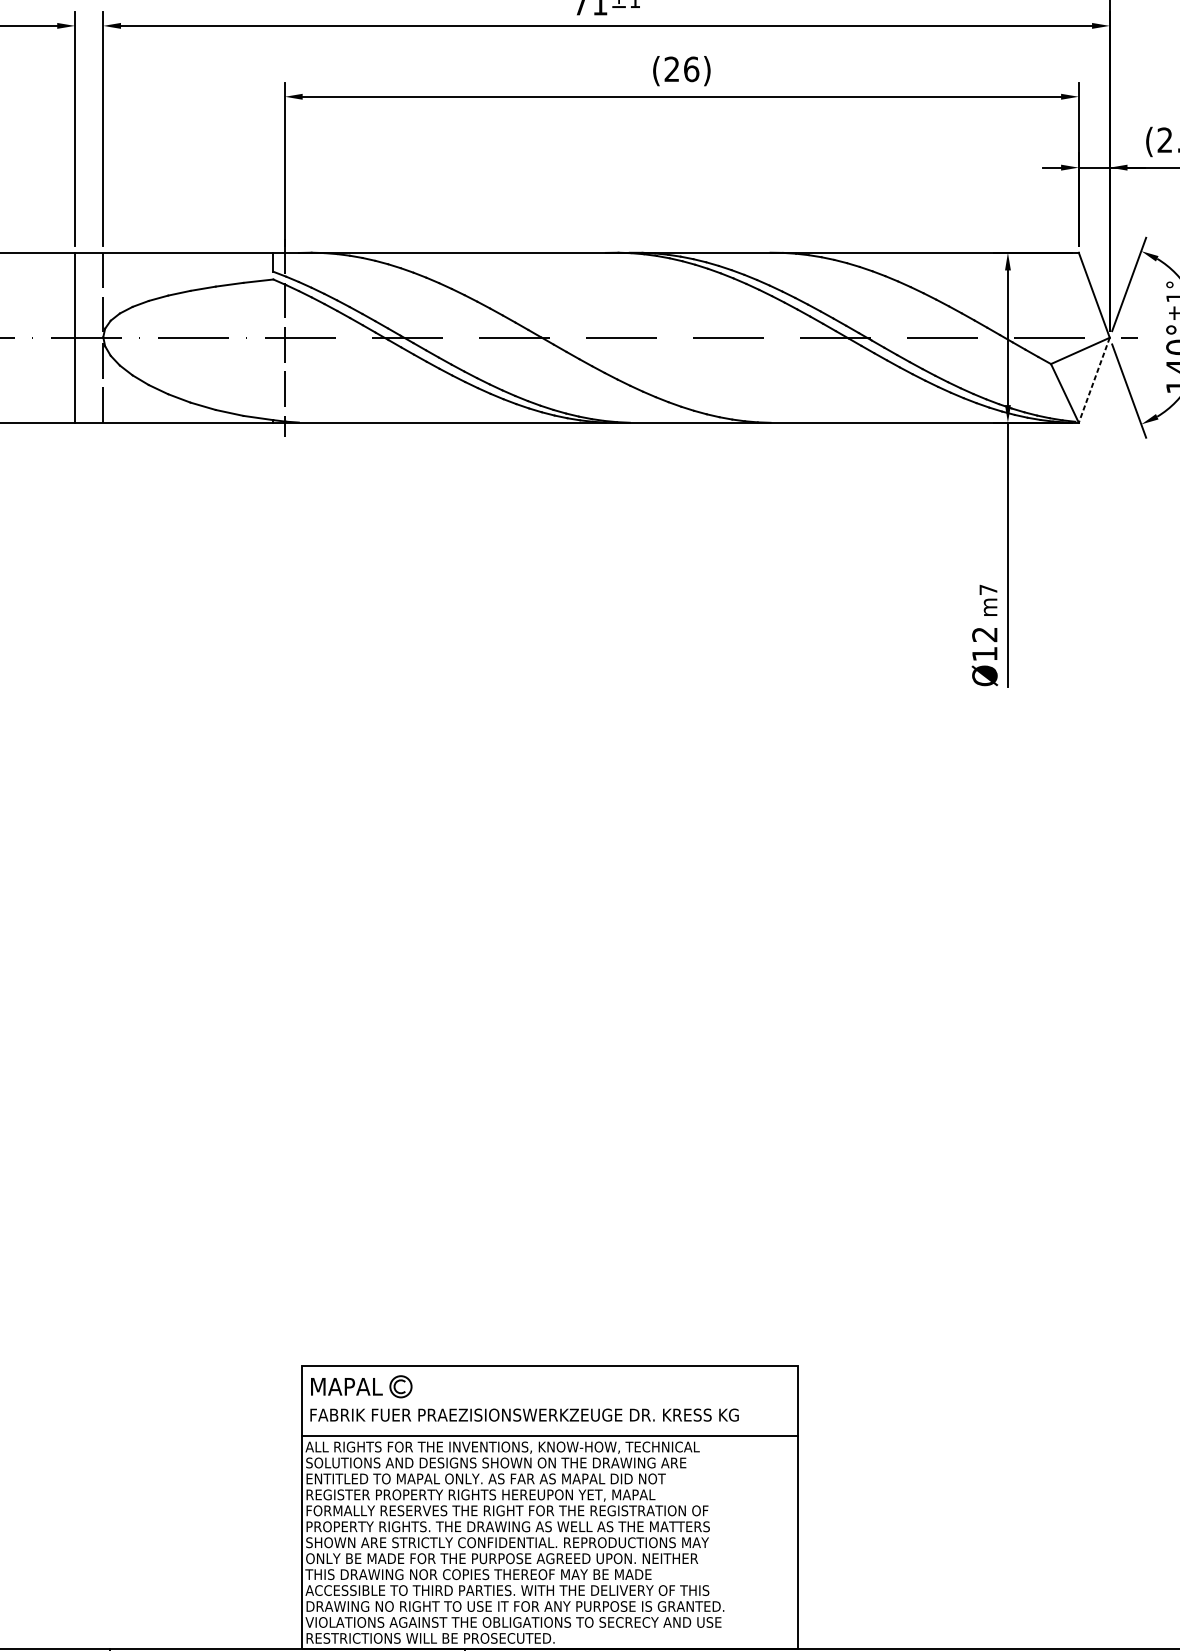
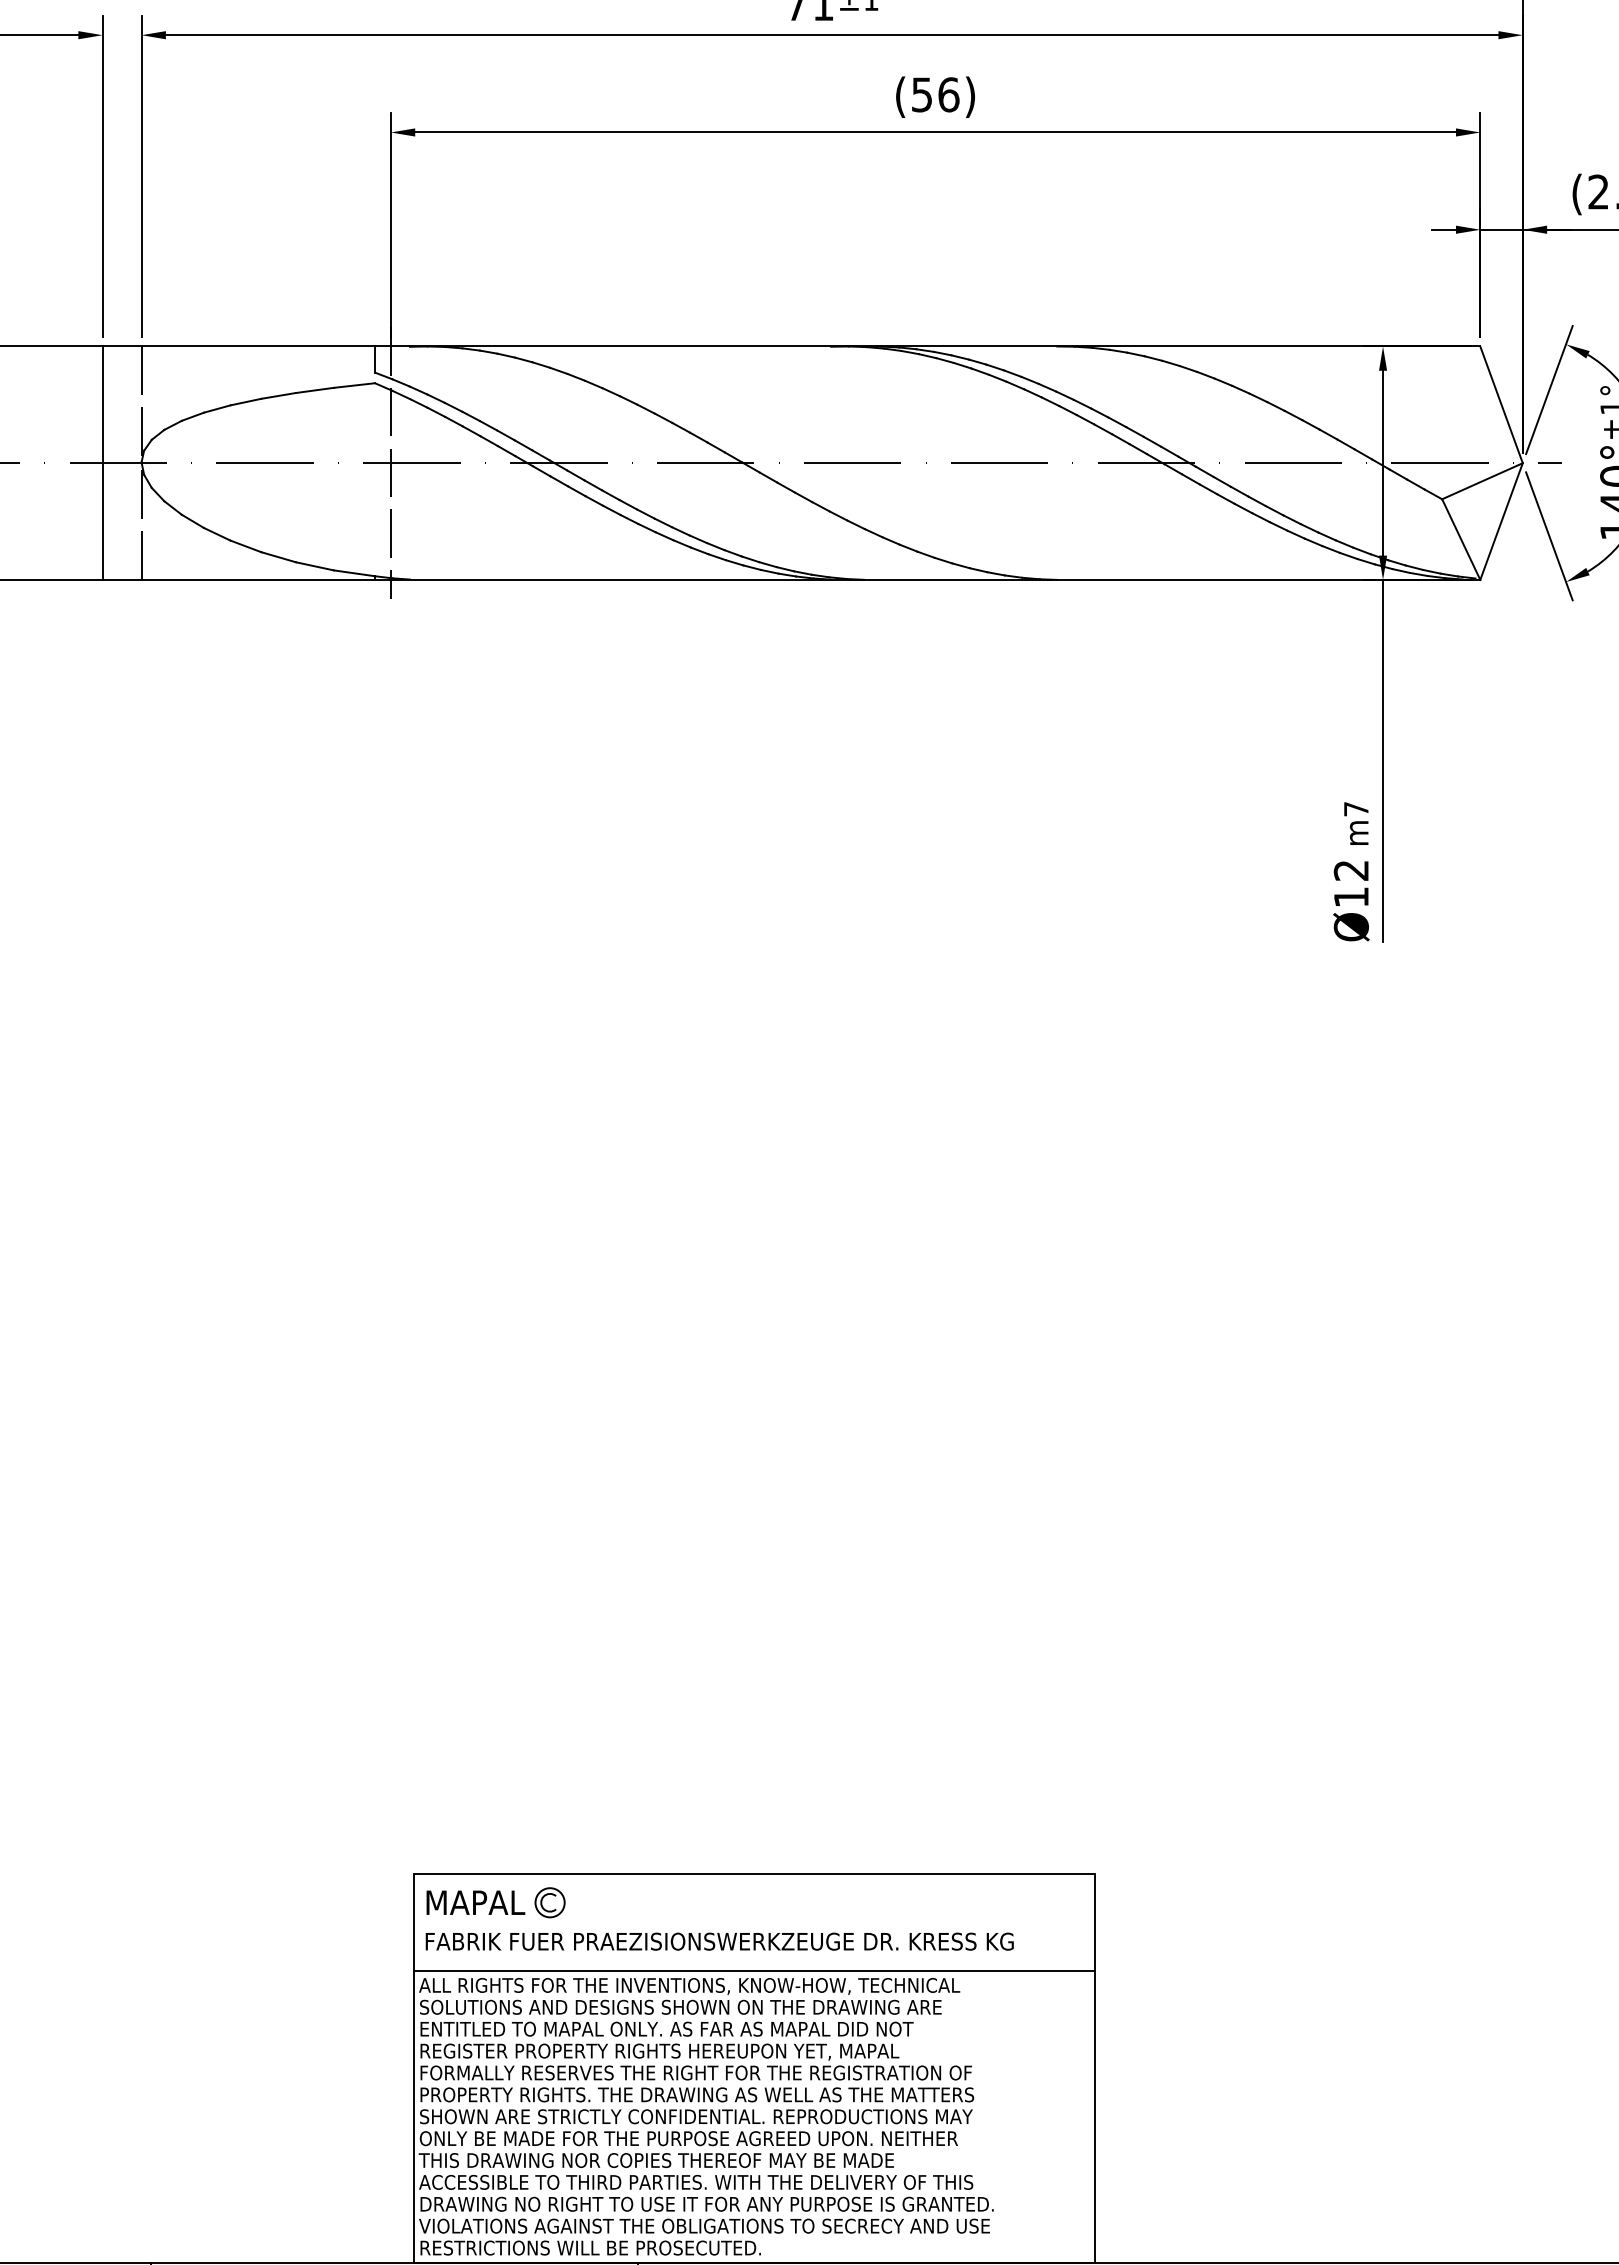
text: (671, 69) -> (921, 94), (26) -> (56)
line: (1094, 380) -> (1501, 522), dashed -> solid

